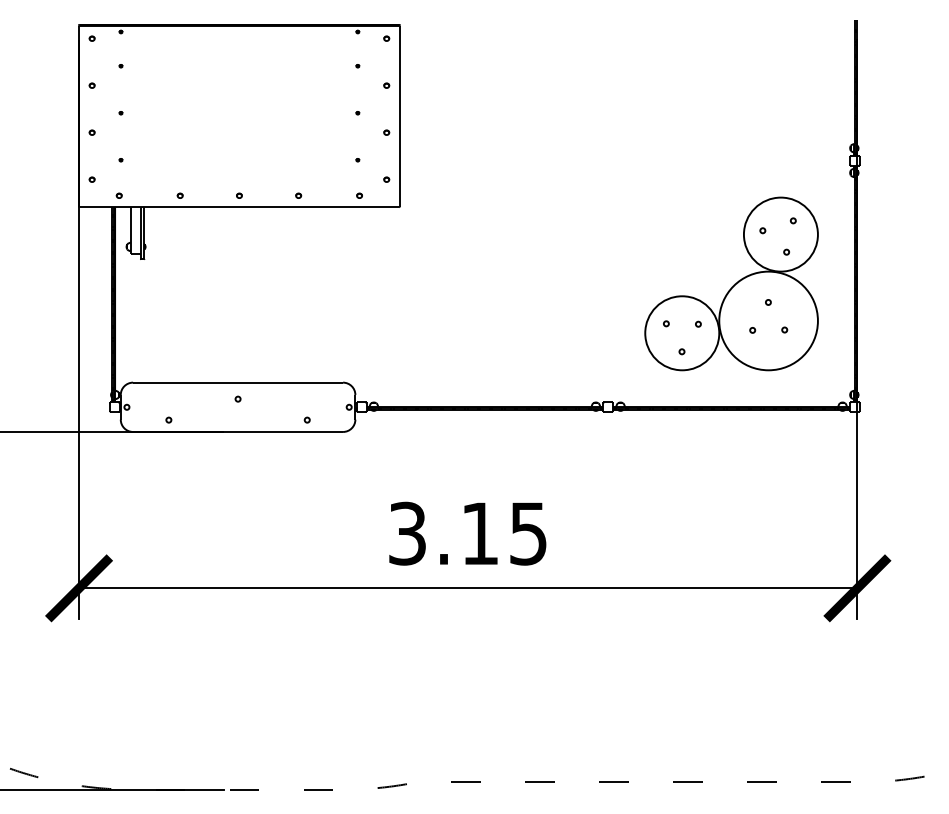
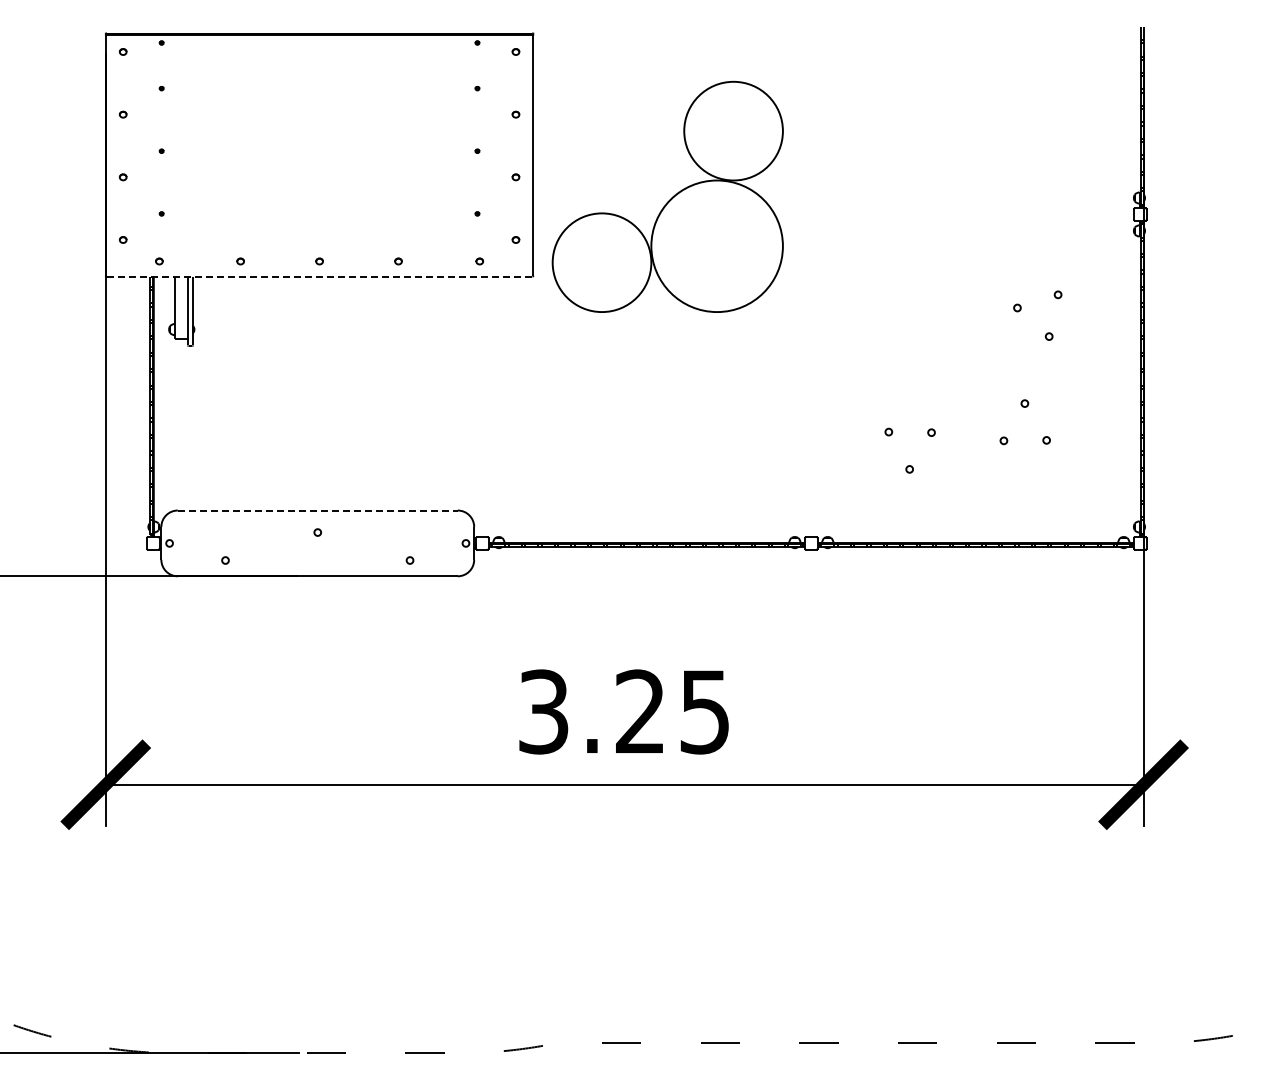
line: (239, 207) -> (319, 276), solid -> dashed
part: (731, 283) -> (667, 196), moved
line: (237, 382) -> (317, 510), solid -> dashed
text: (479, 532) -> (639, 710), 3.15 -> 3.25

